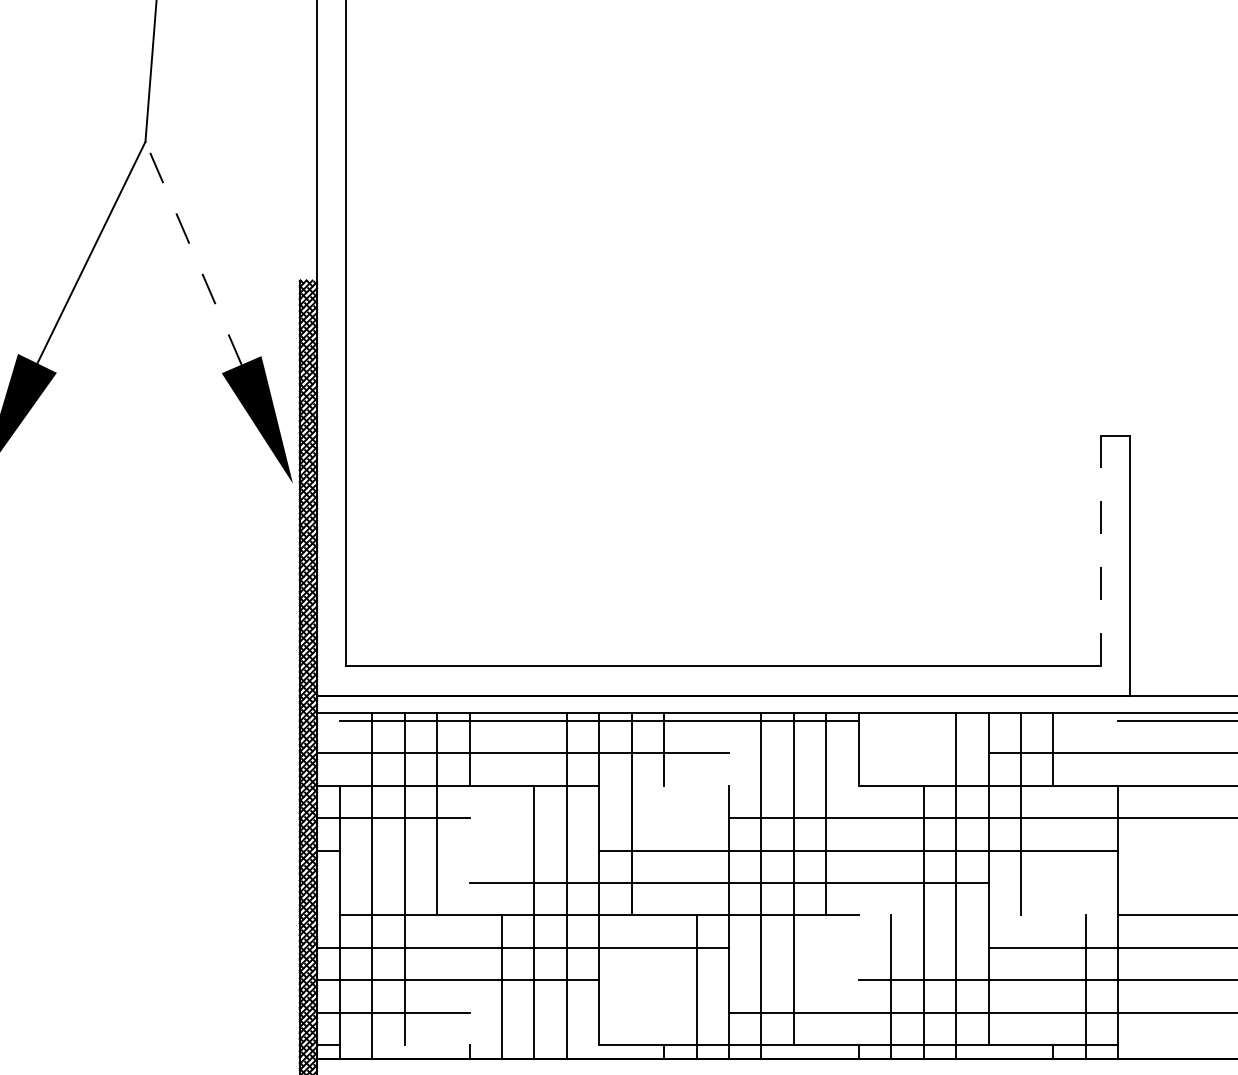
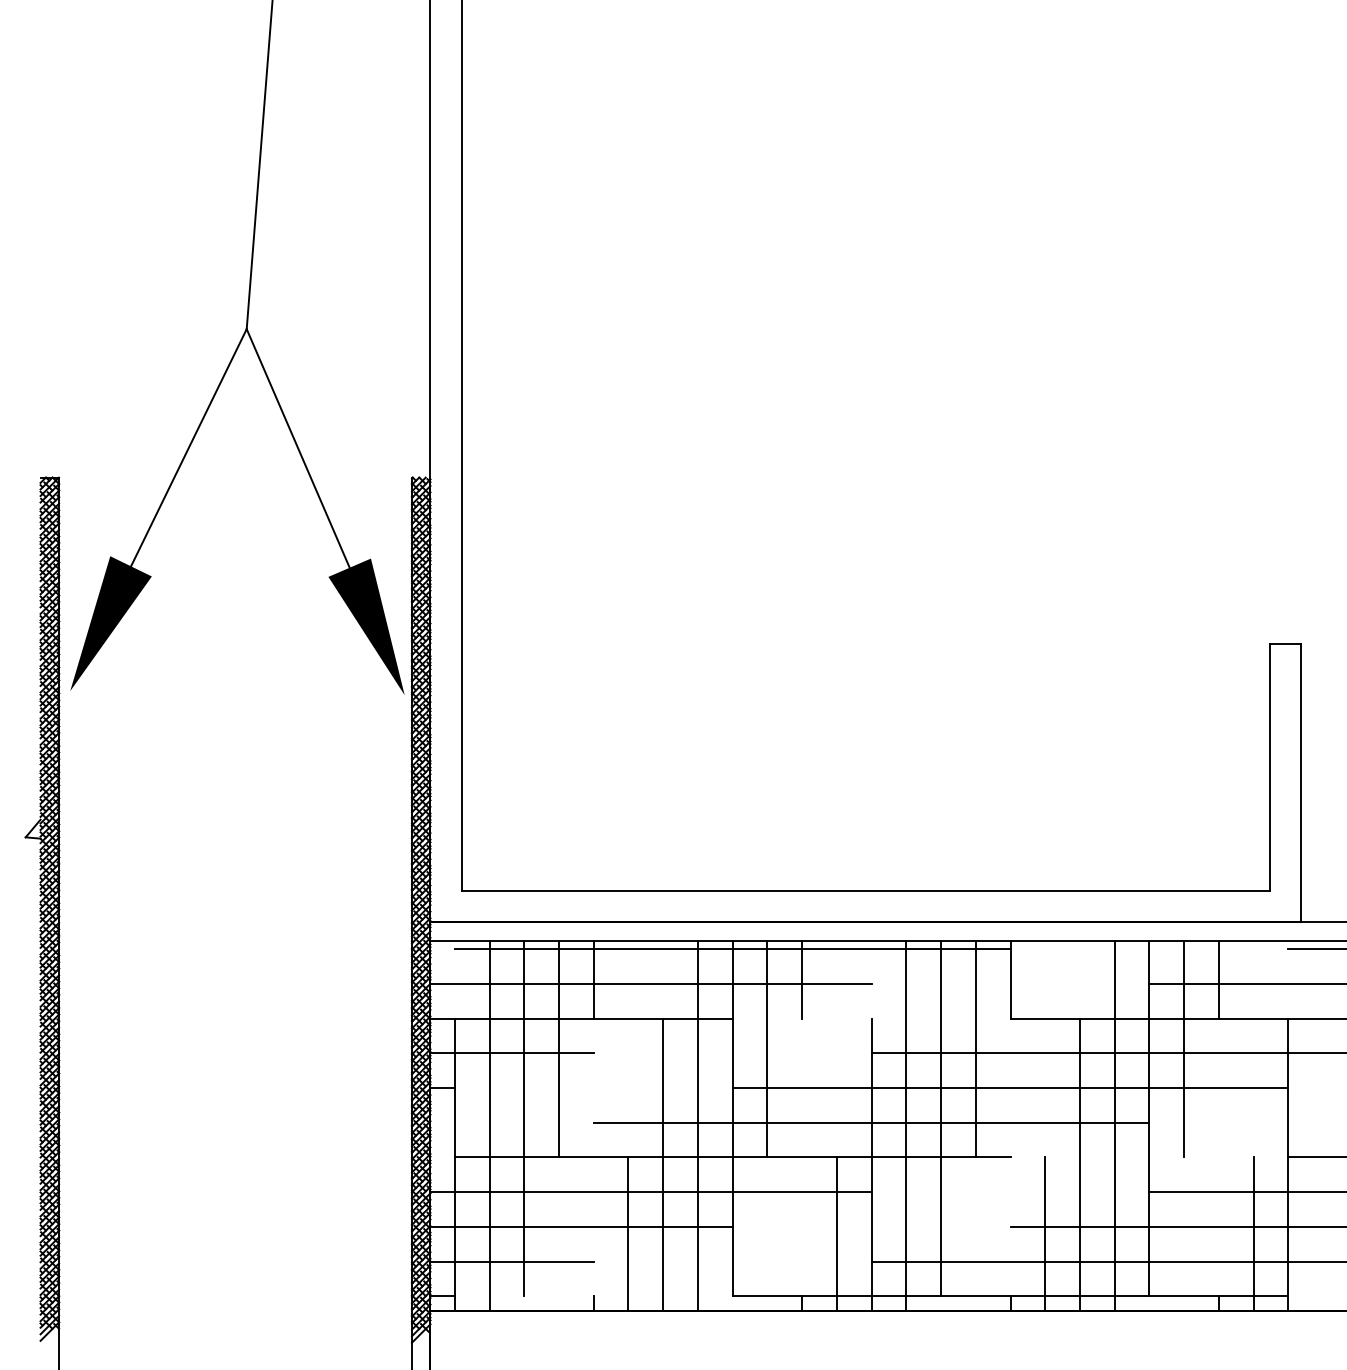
line: (193, 253) -> (298, 448), dashed -> solid
line: (1100, 550) -> (1269, 766), dashed -> solid

